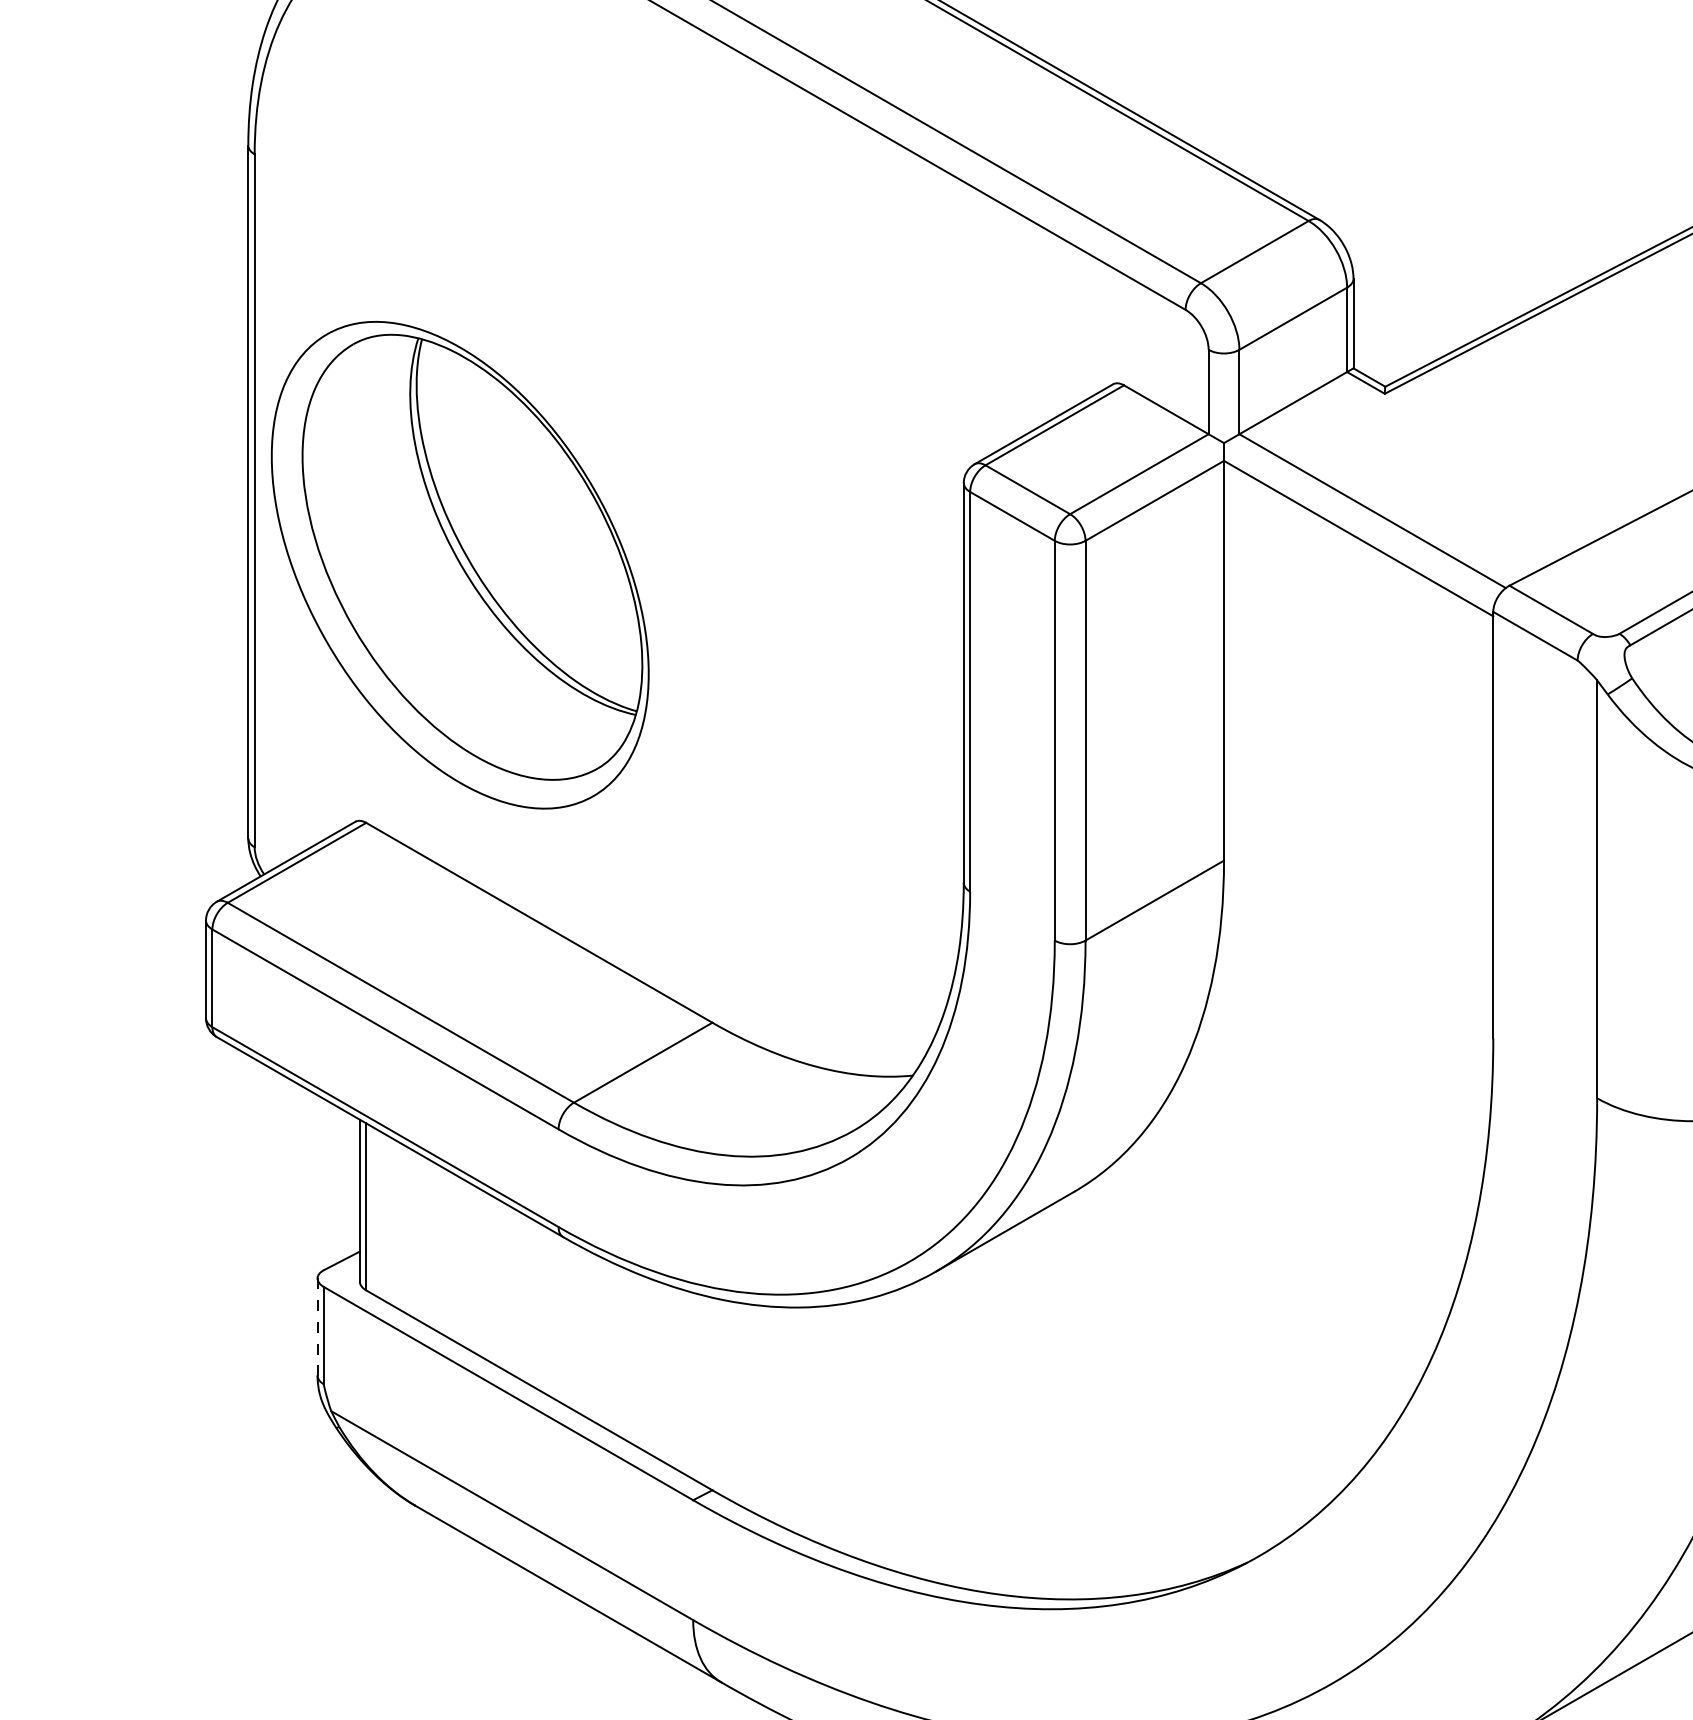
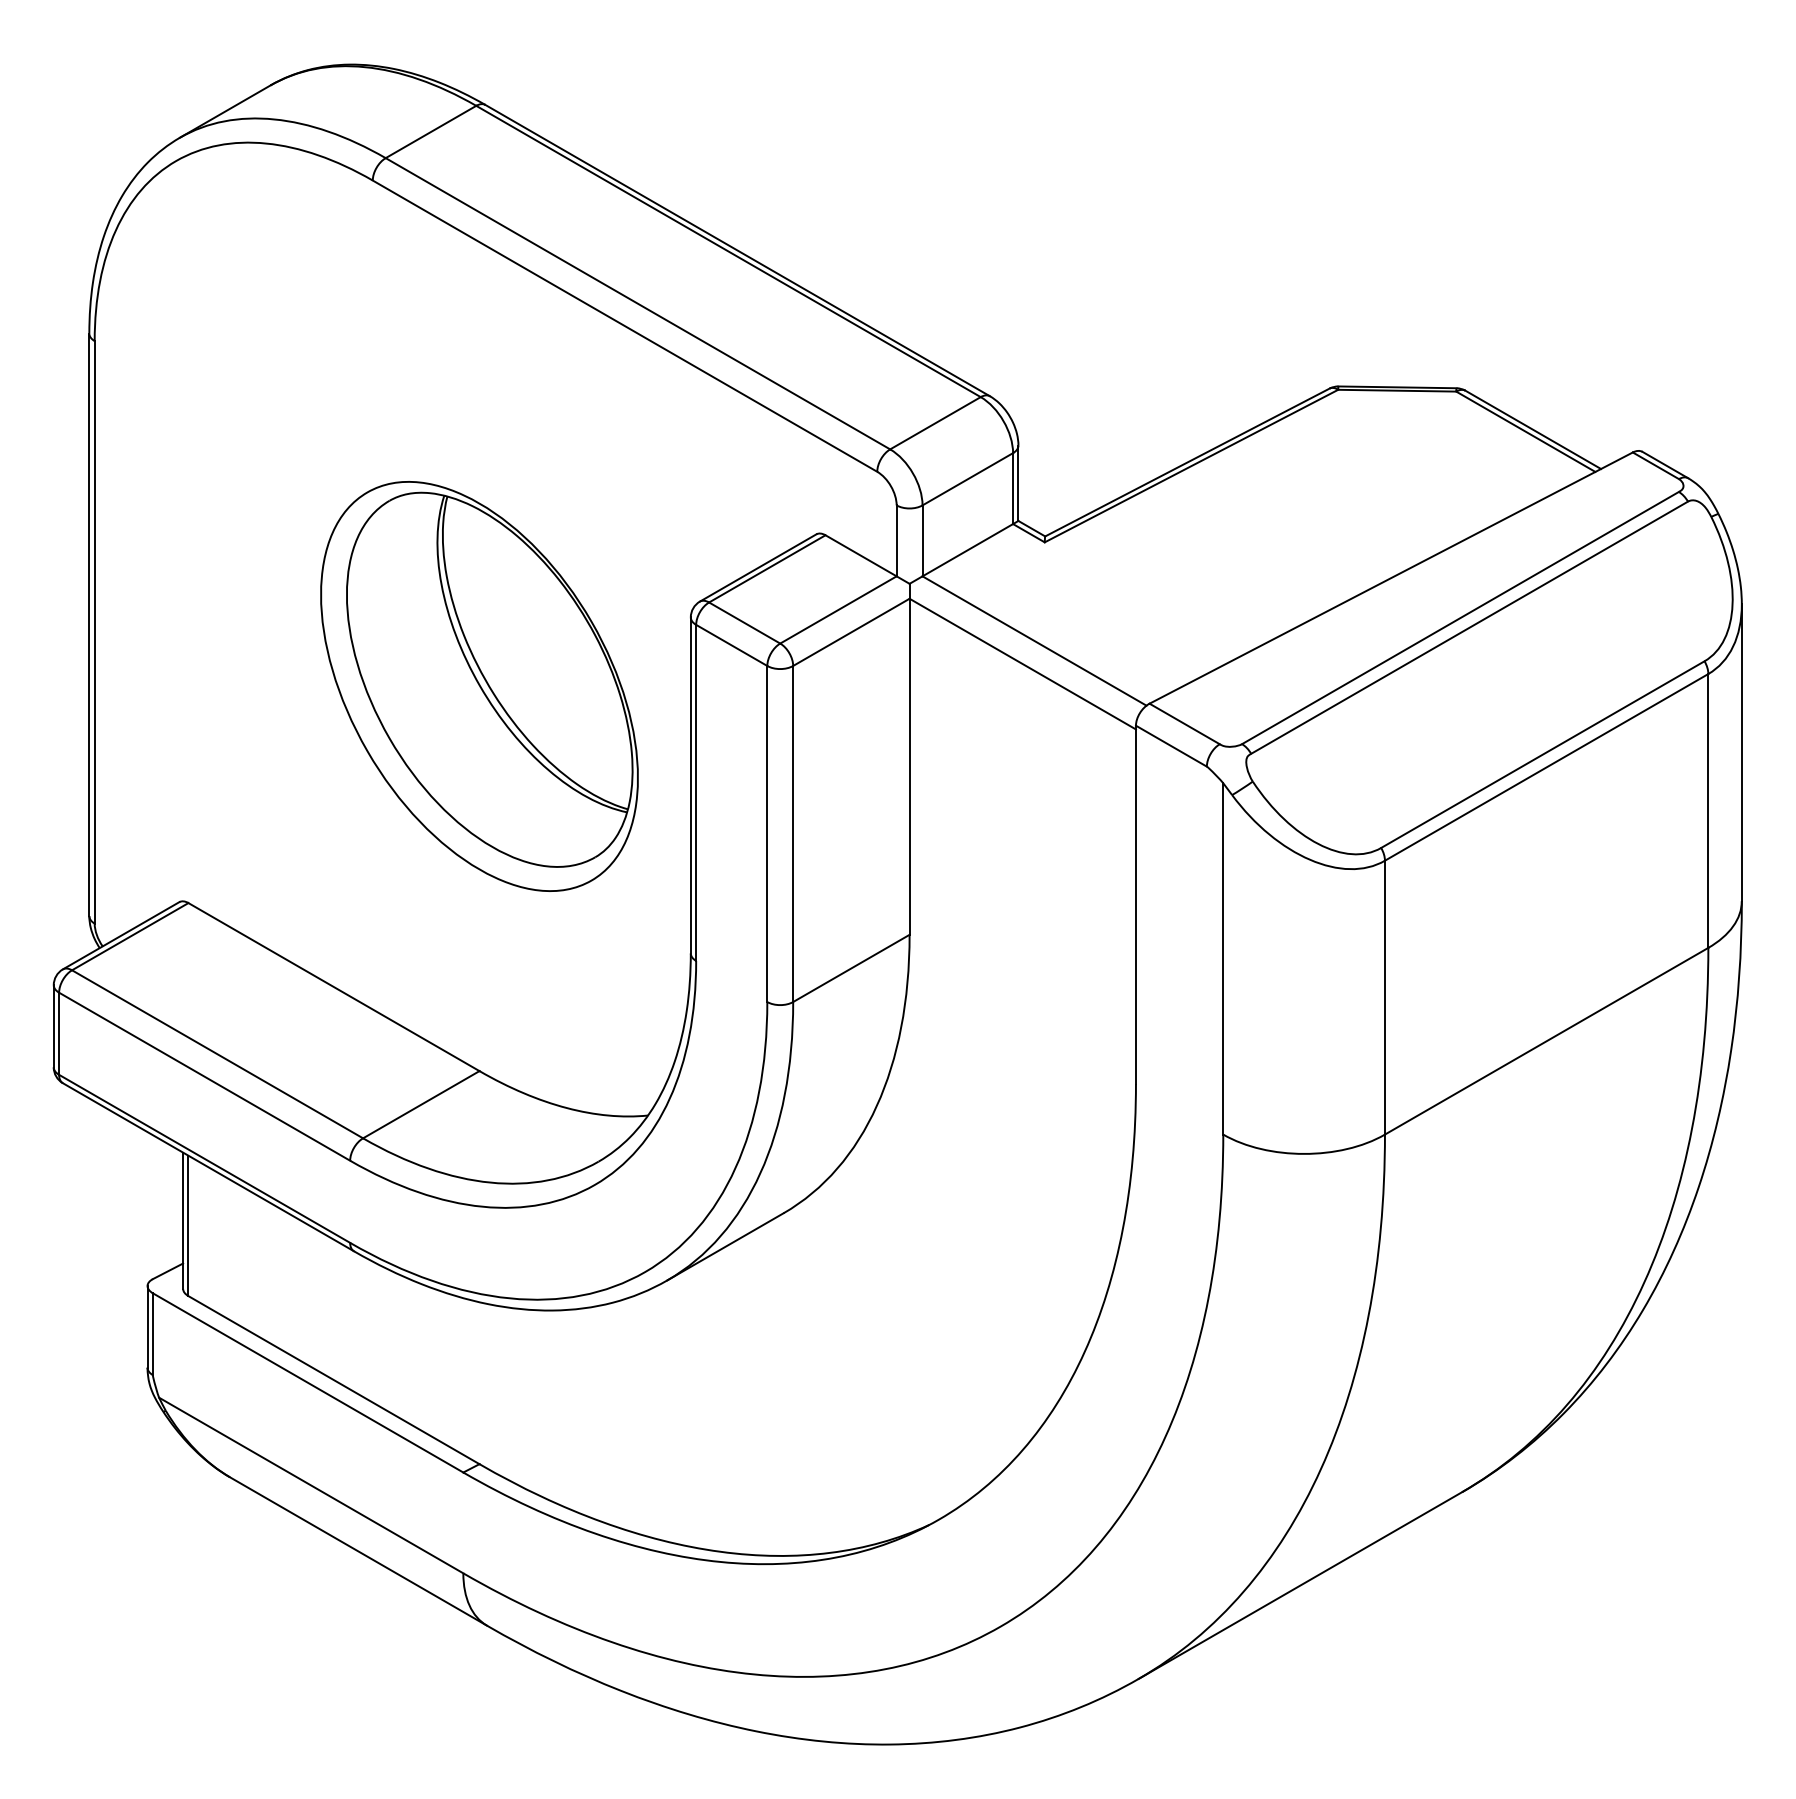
part: (460, 565) -> (479, 686), moved
line: (317, 1326) -> (147, 1326), dashed -> solid

